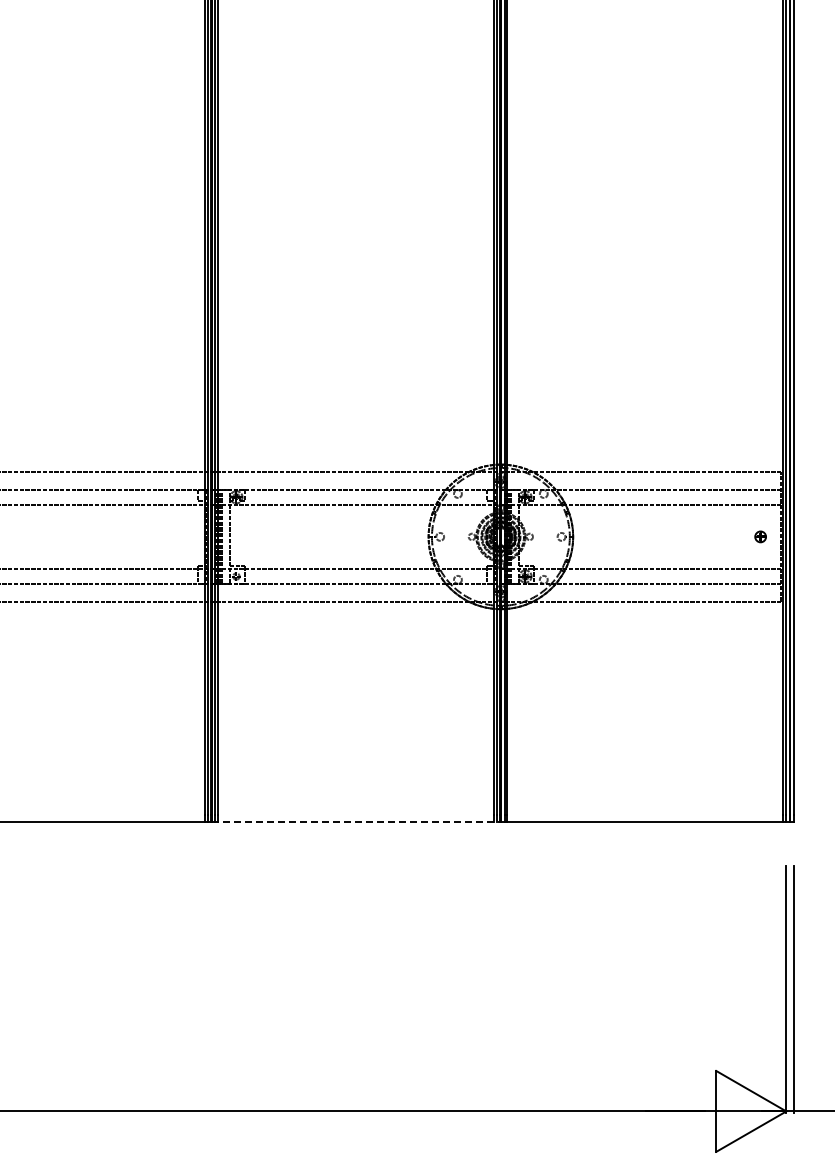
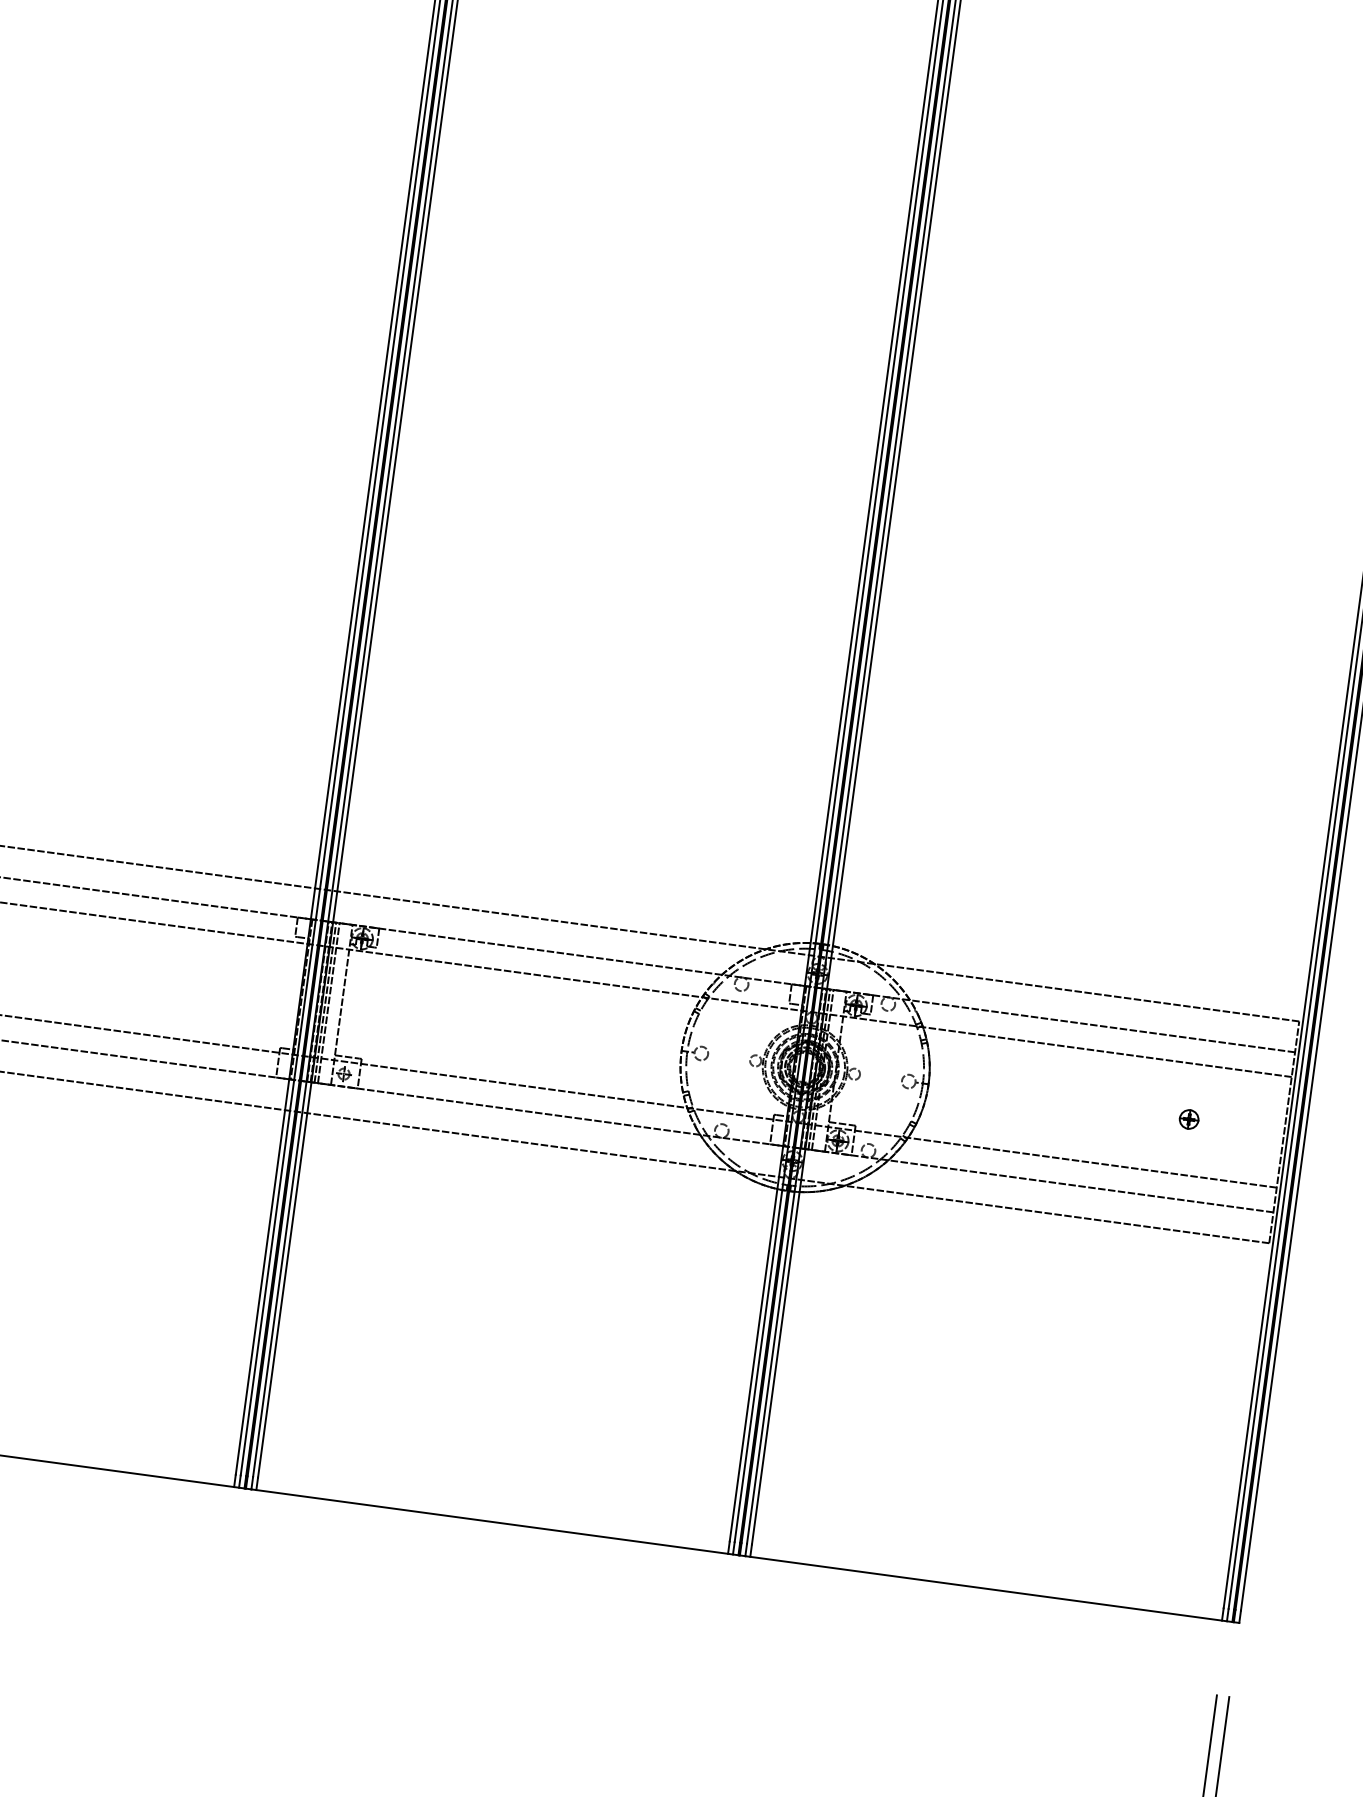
part: (760, 536) -> (1189, 1118), moved
line: (359, 822) -> (497, 1522), dashed -> solid

